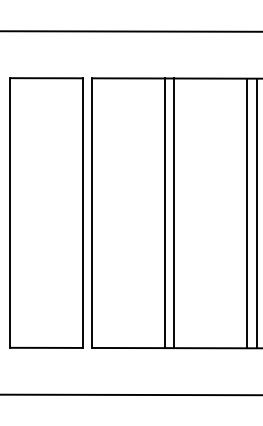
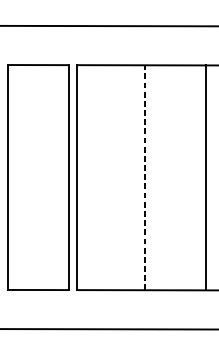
line: (165, 213) -> (137, 177), removed
line: (174, 213) -> (145, 177), solid -> dashed
line: (256, 213) -> (213, 177), removed

